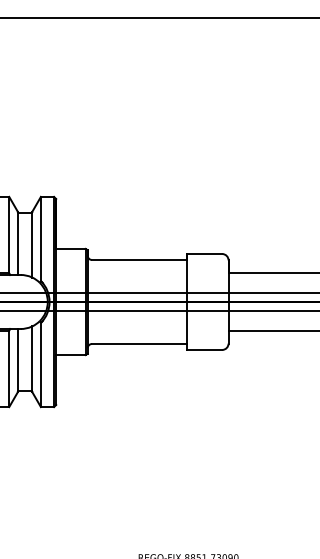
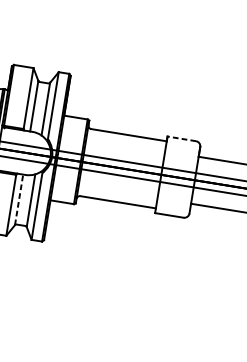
line: (204, 254) -> (181, 139), solid -> dashed
line: (17, 360) -> (18, 199), solid -> dashed

